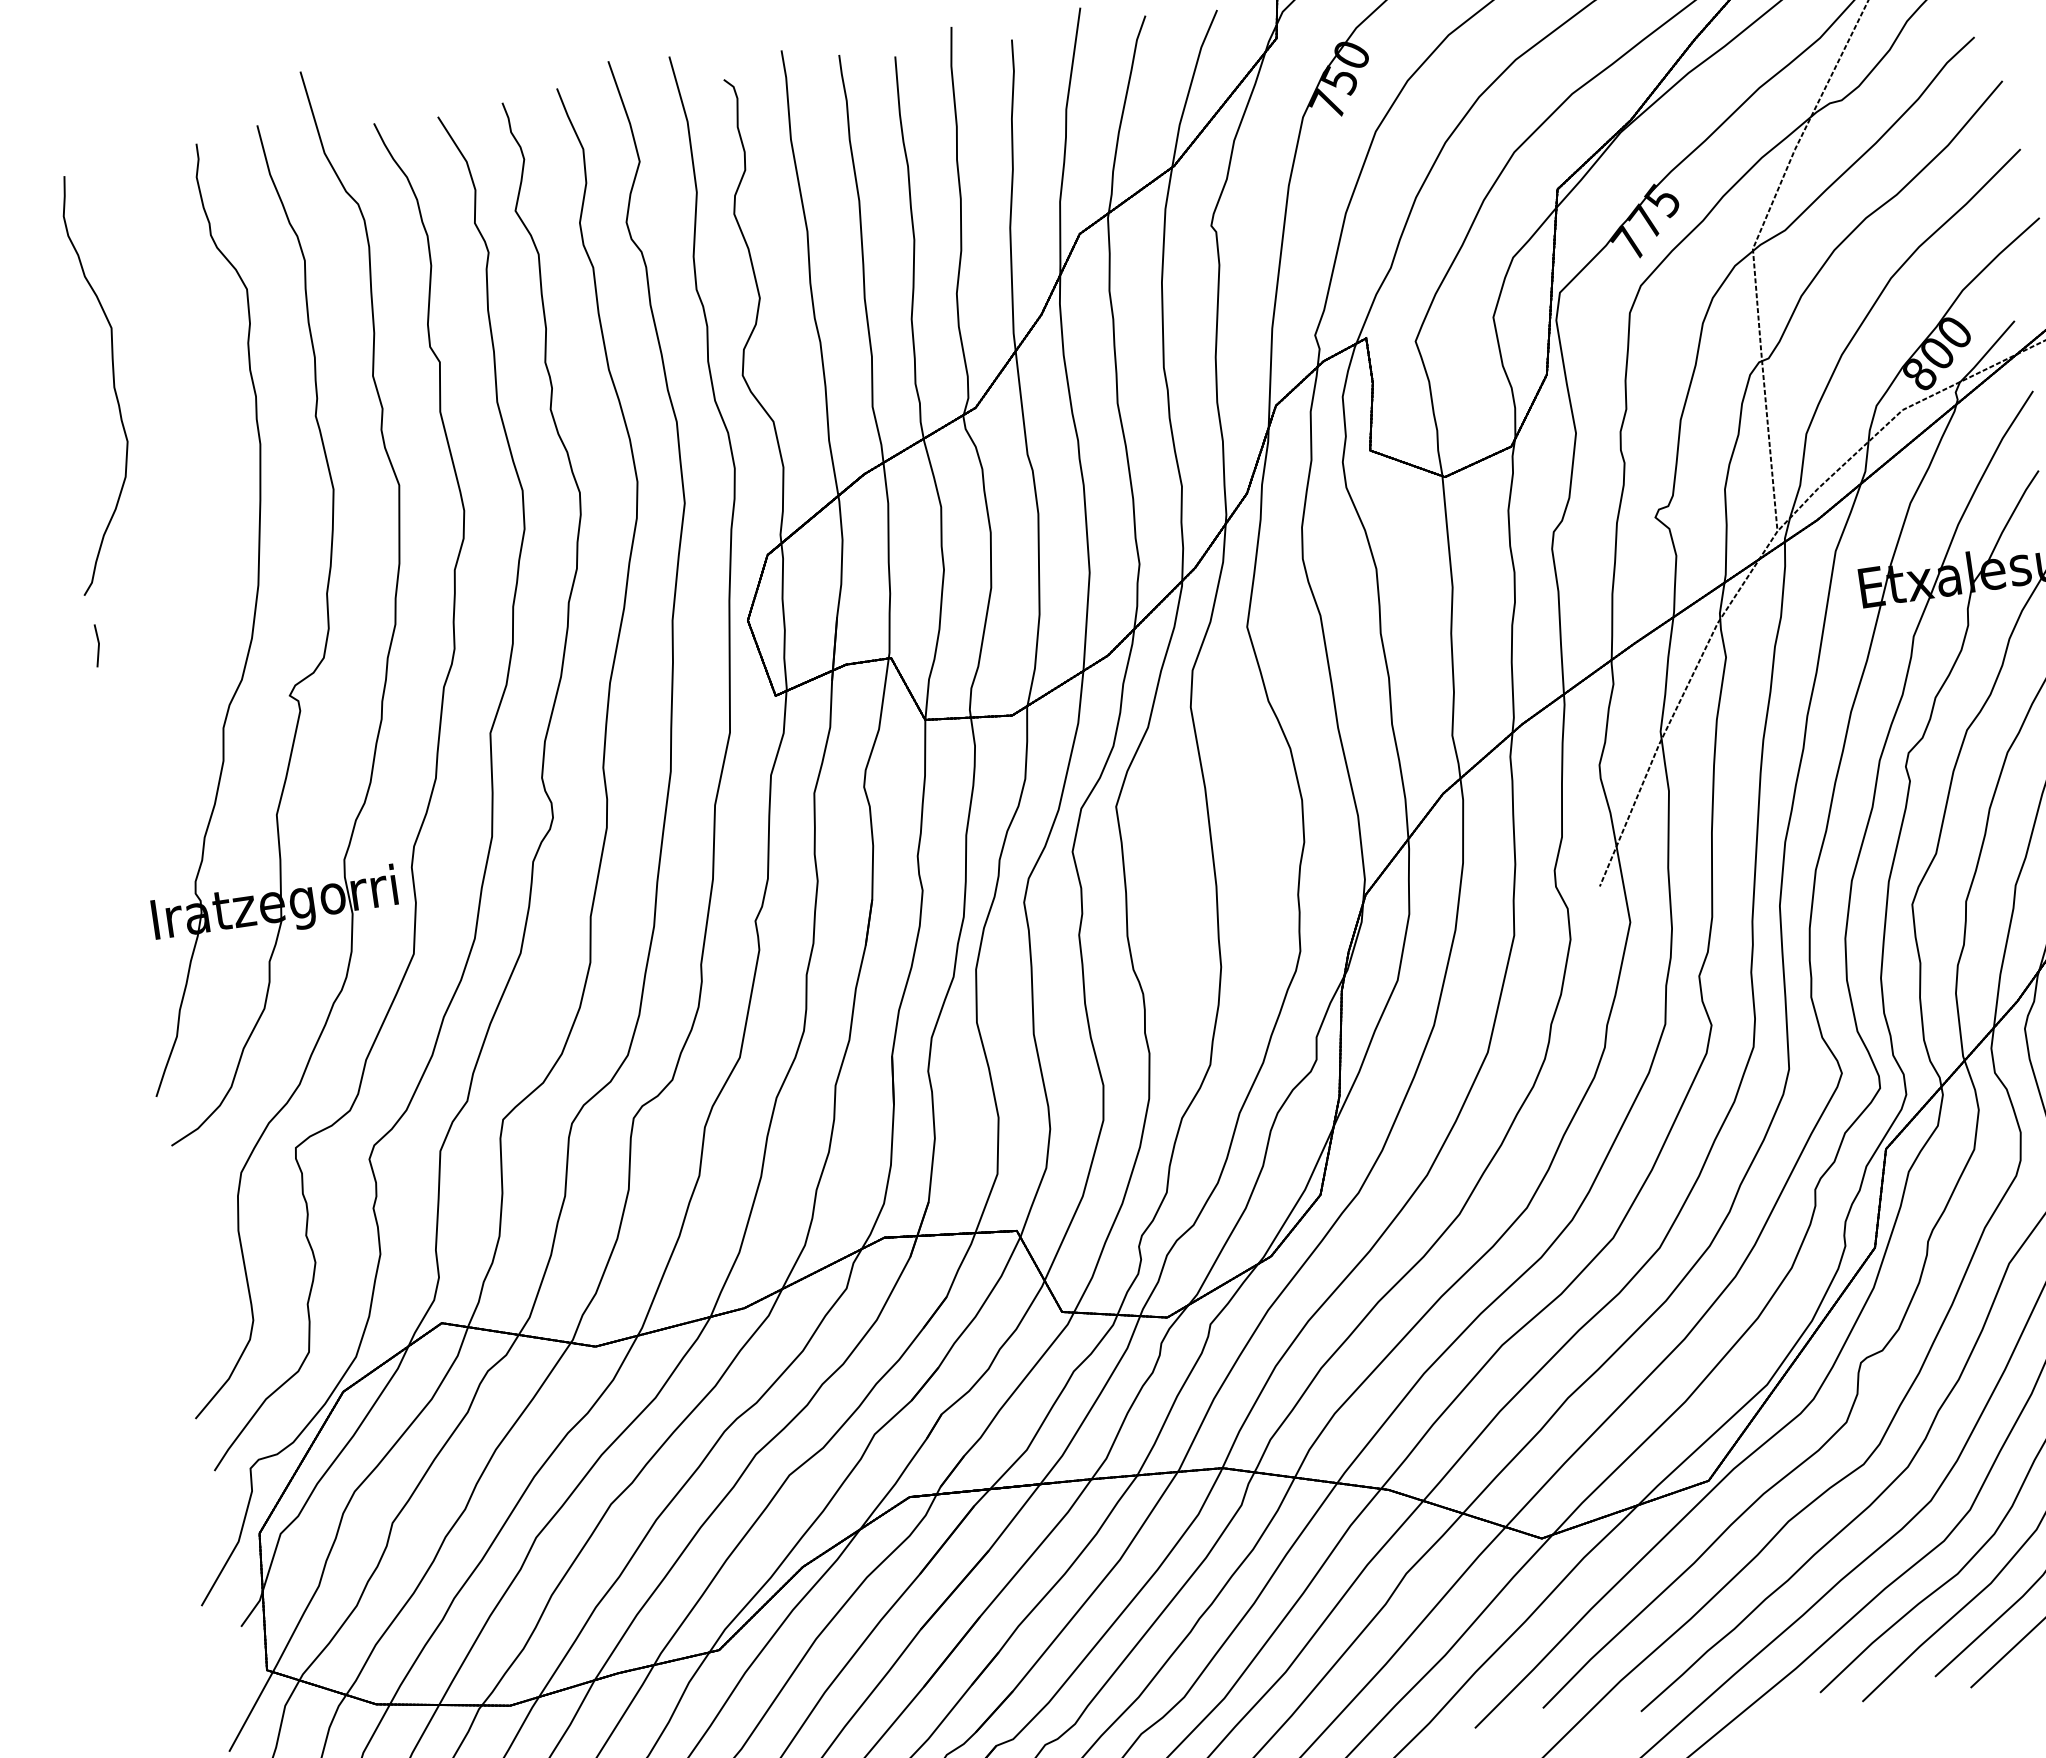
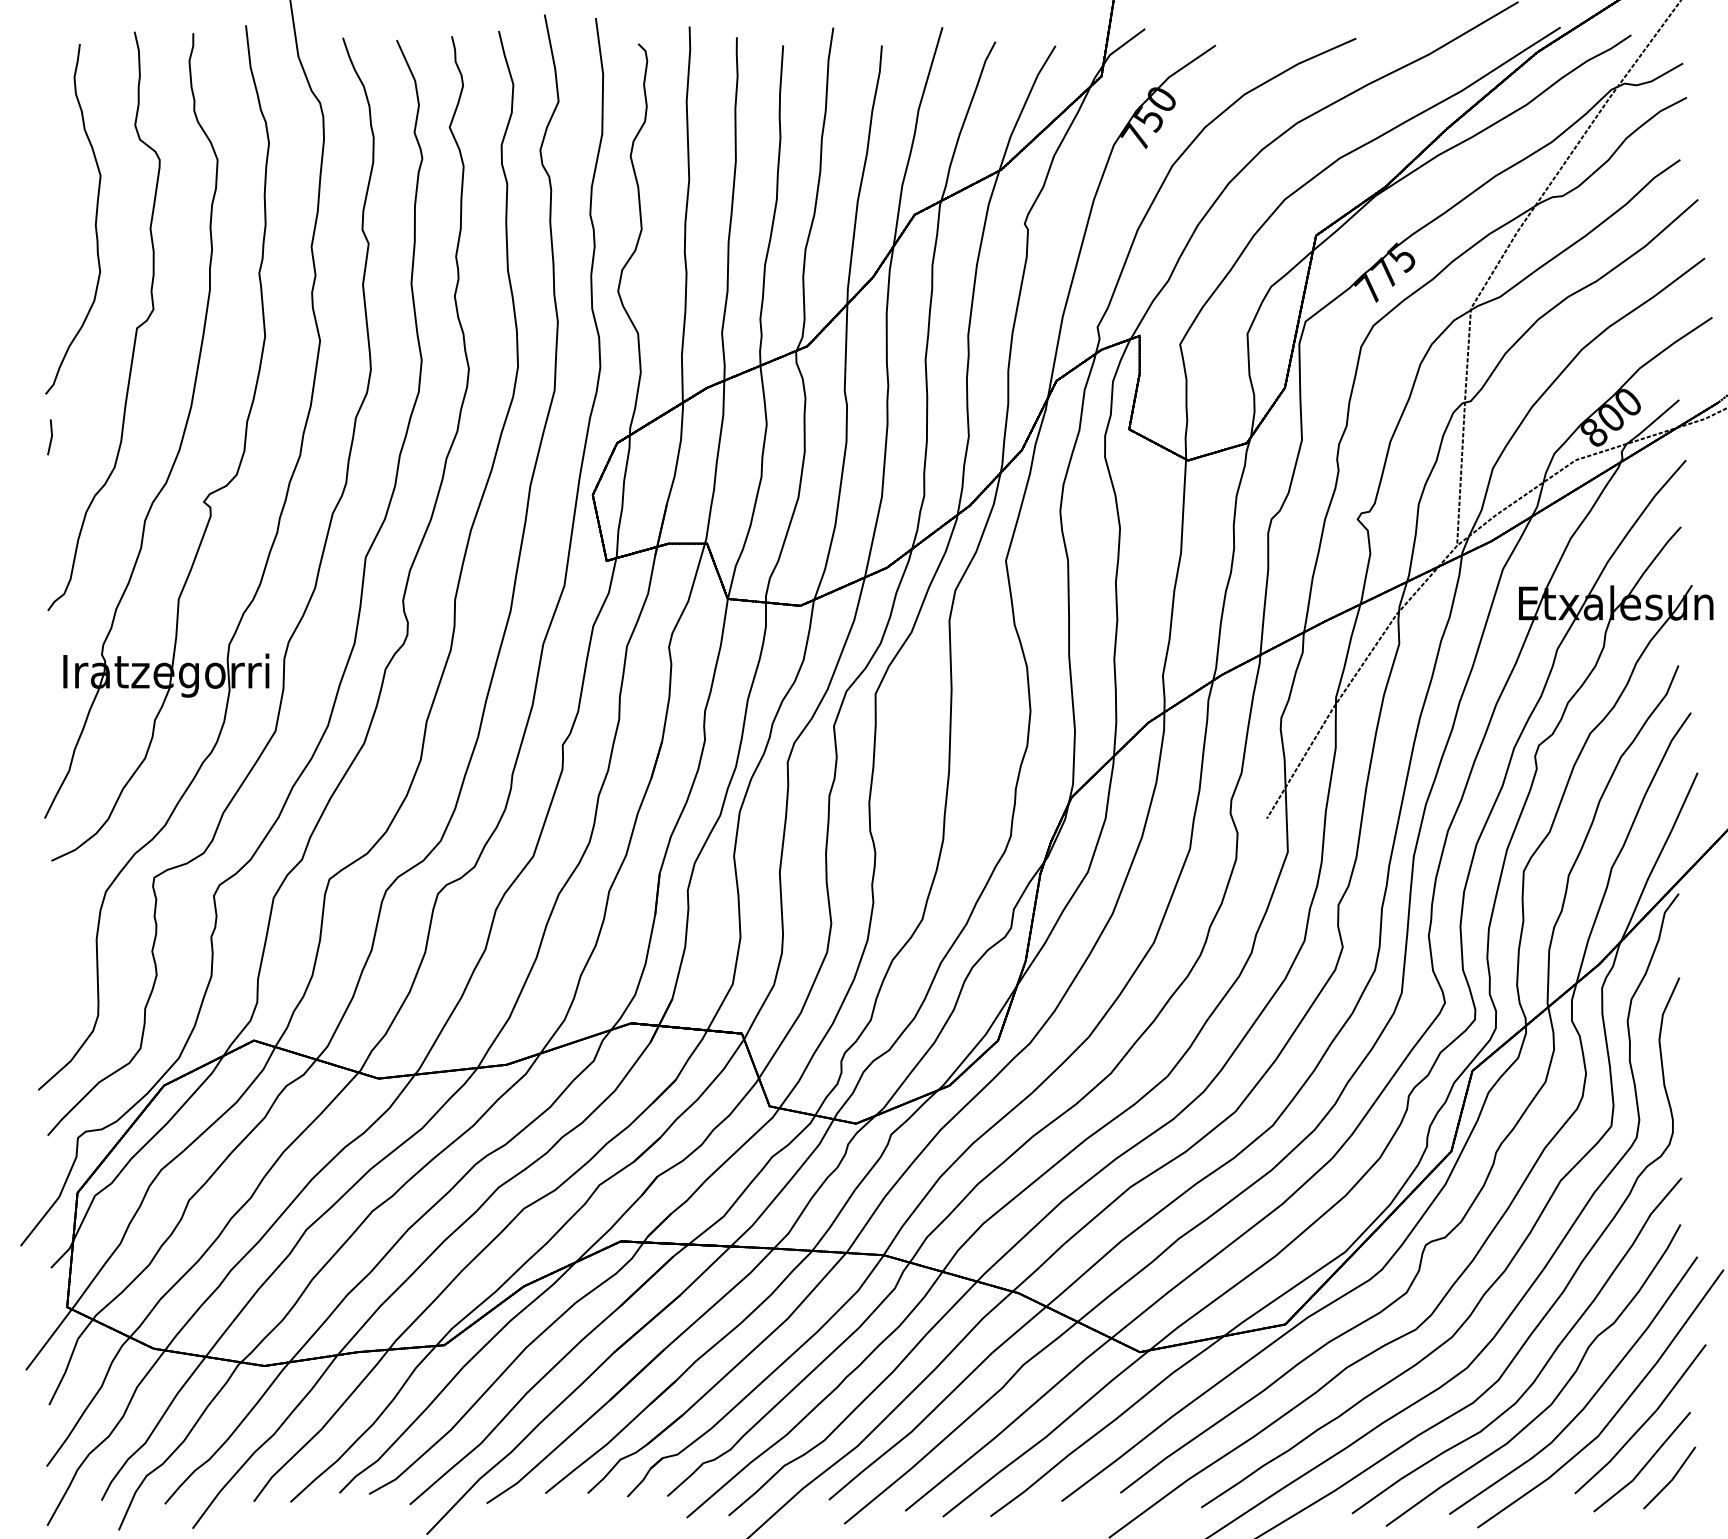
part: (179, 504) -> (135, 330), added

